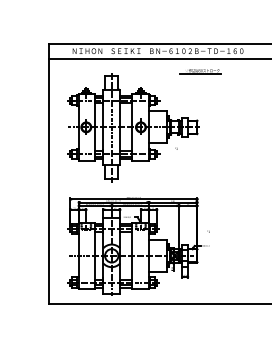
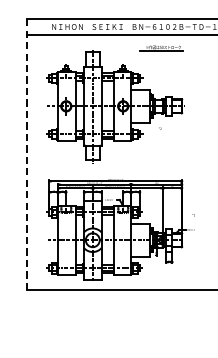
part: (200, 71) -> (161, 48), moved
line: (49, 173) -> (27, 154), solid -> dashed

